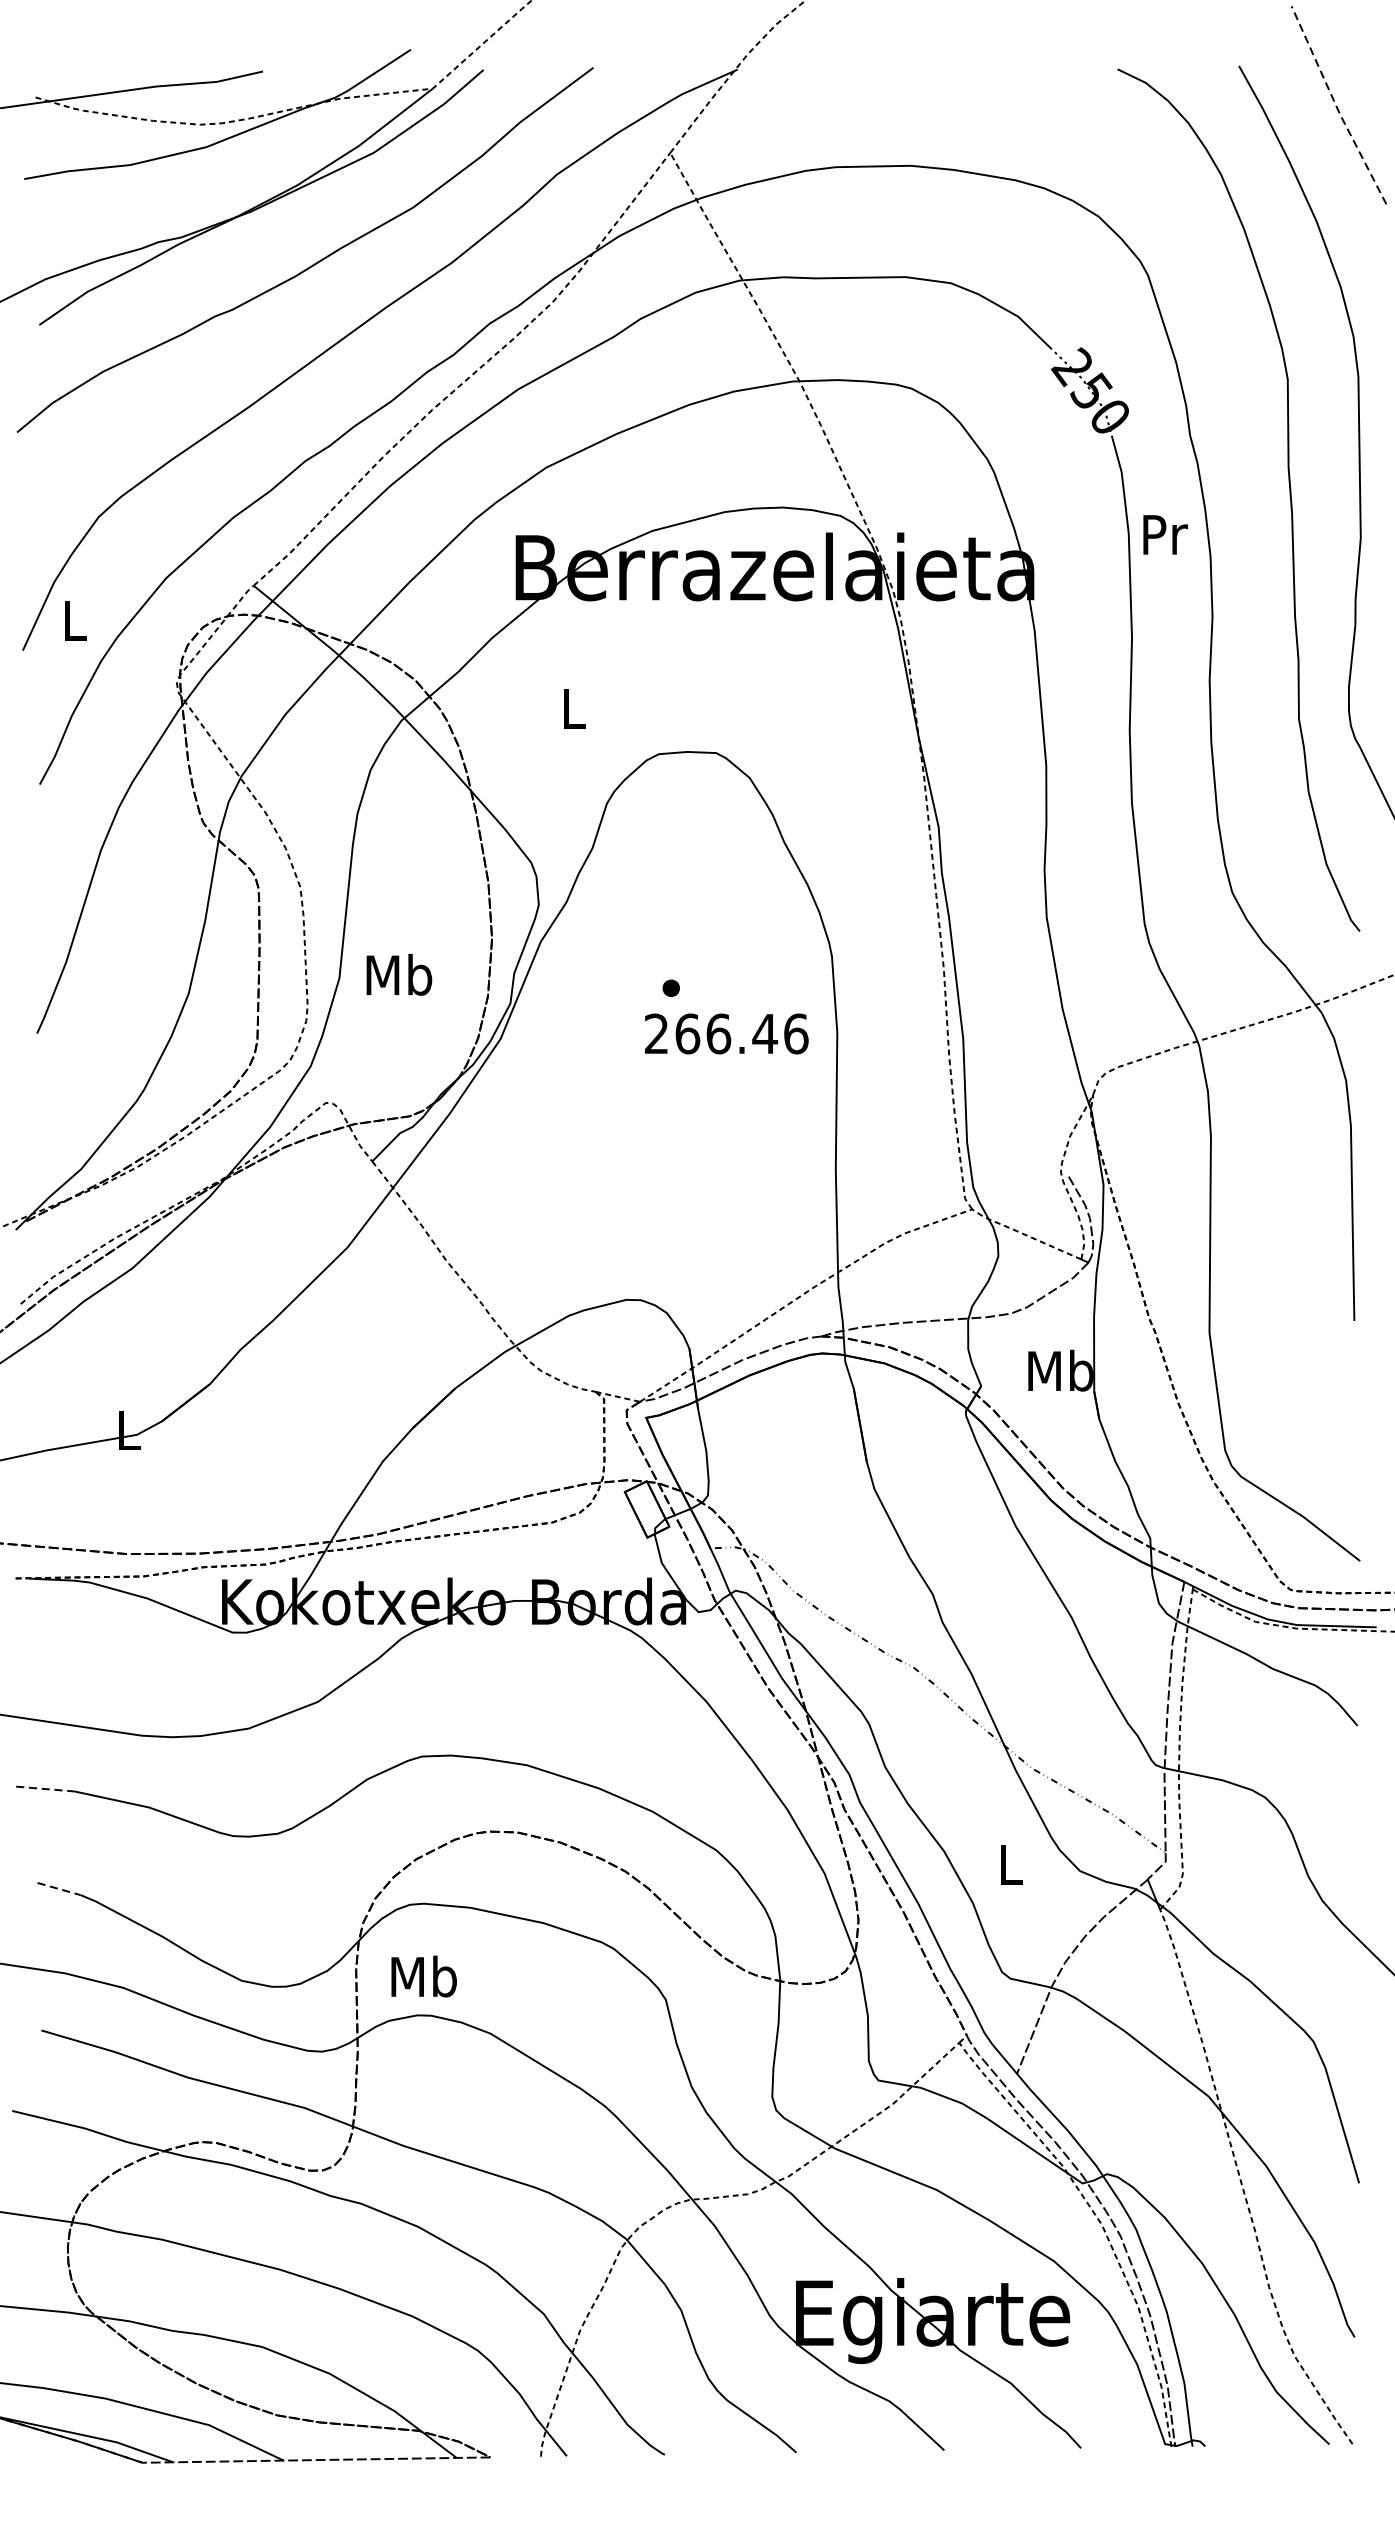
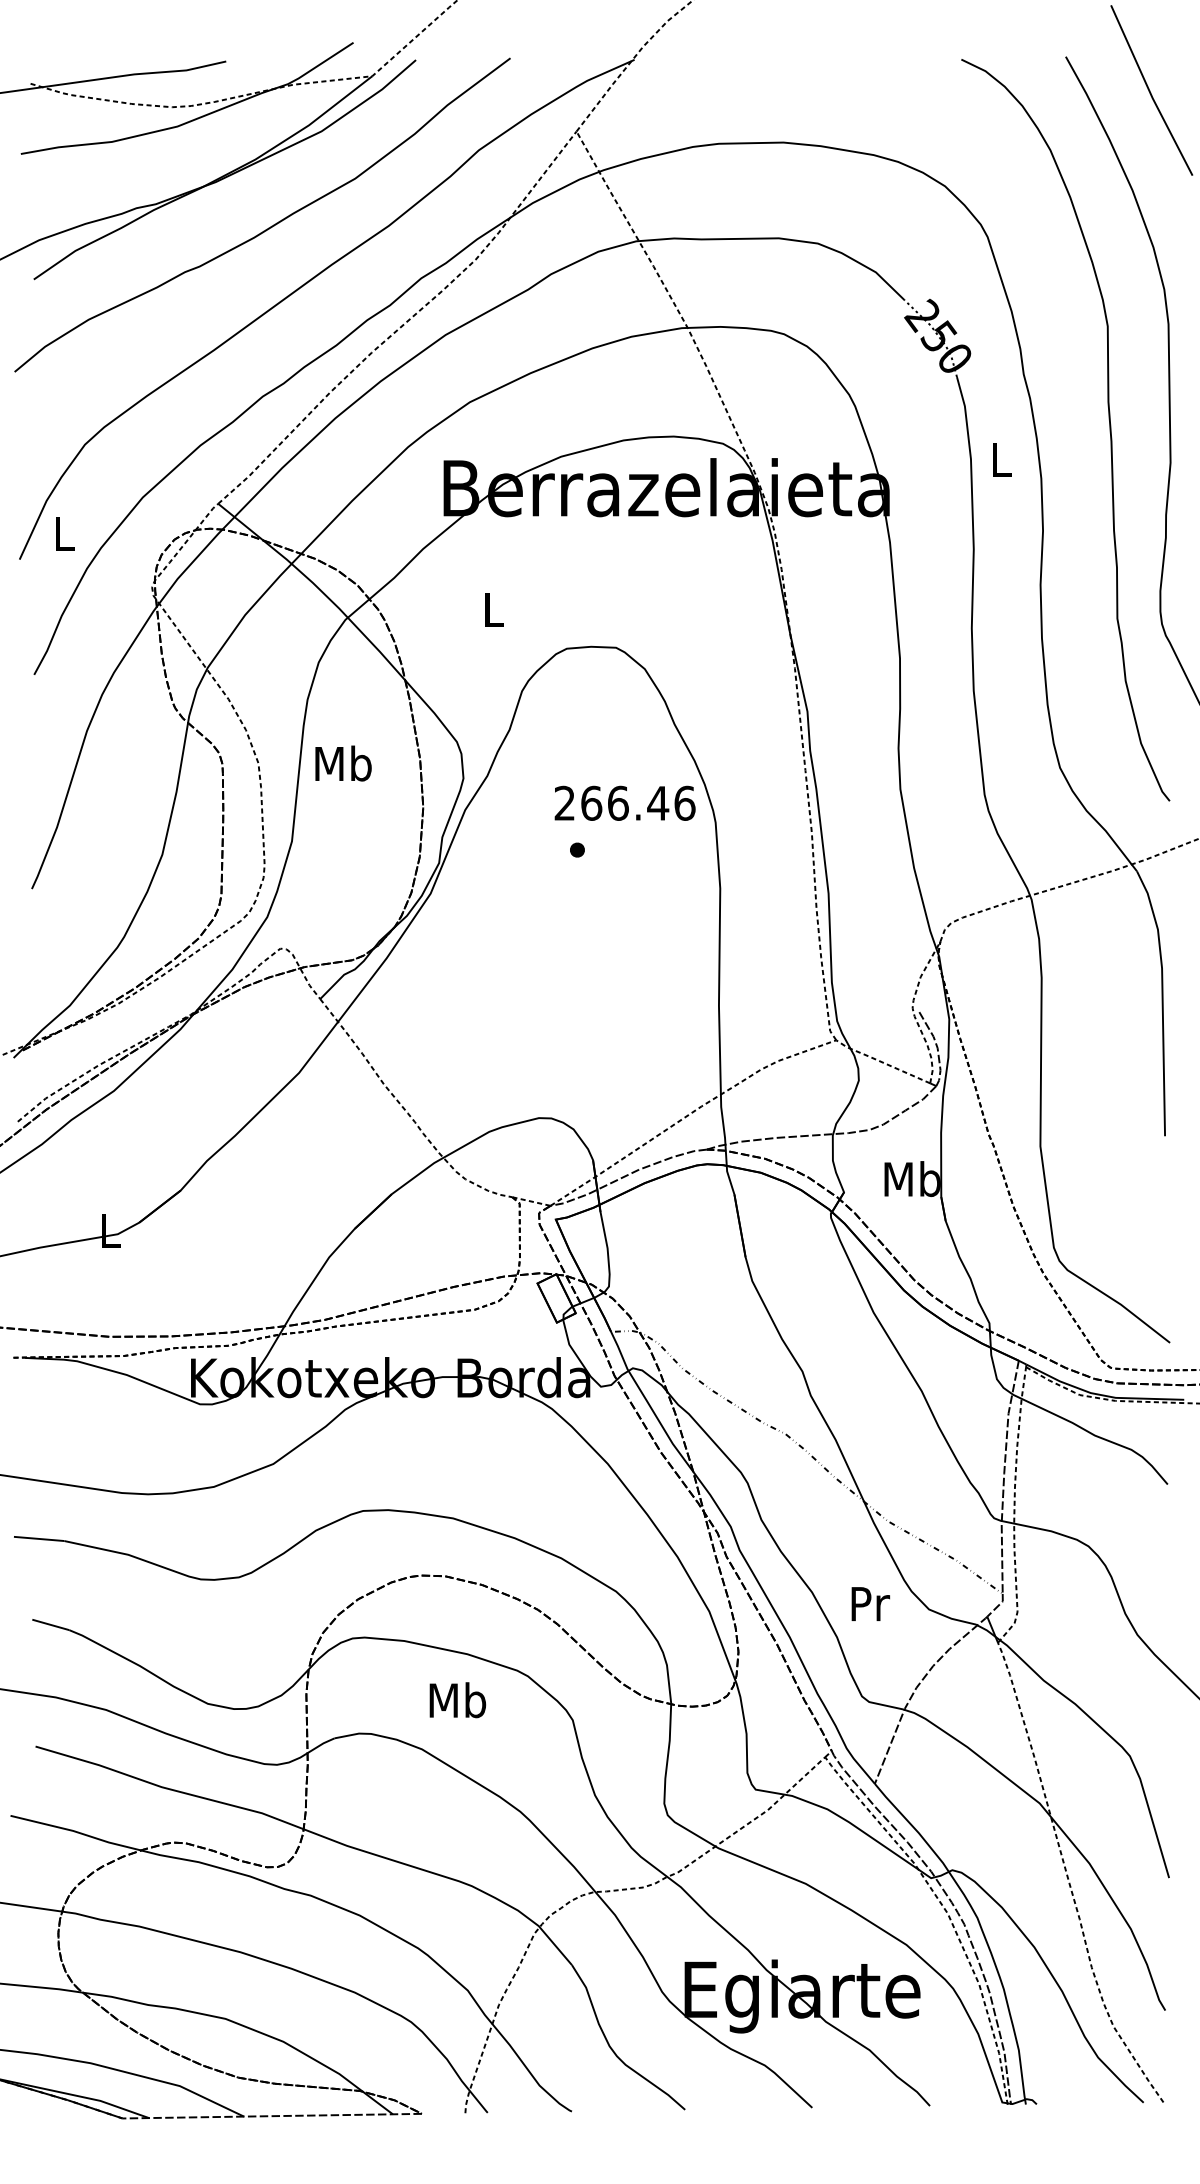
line: (1336, 106) -> (1149, 91), dashed -> solid
text: (1165, 534) -> (1002, 459), Pr -> L
text: (399, 974) -> (343, 763), moved
text: (725, 1032) -> (624, 802), moved
line: (45, 1788) -> (39, 1538), dashed -> solid
text: (1011, 1865) -> (870, 1604), L -> Pr
line: (59, 1889) -> (51, 1625), dashed -> solid
text: (423, 1976) -> (457, 1700), moved

